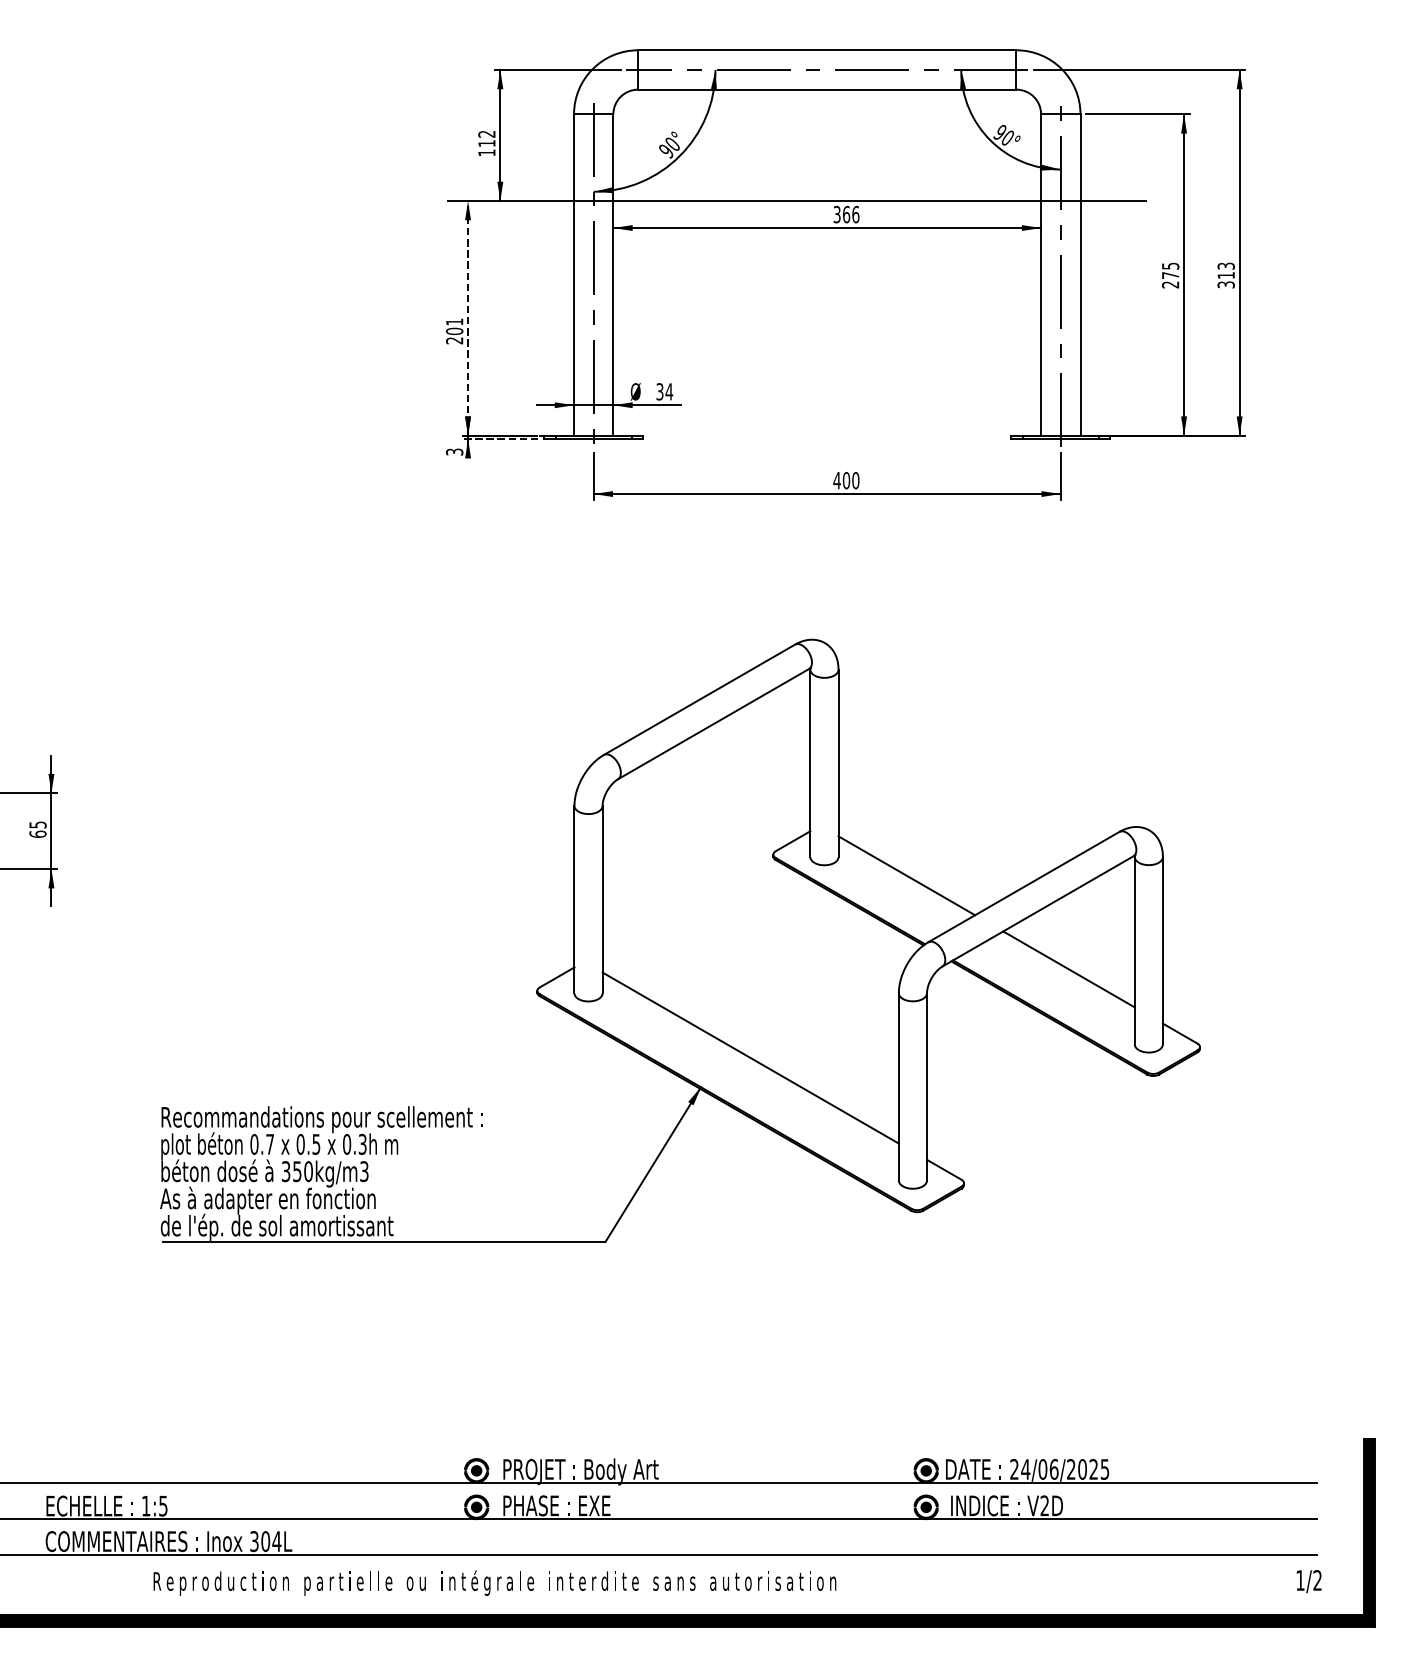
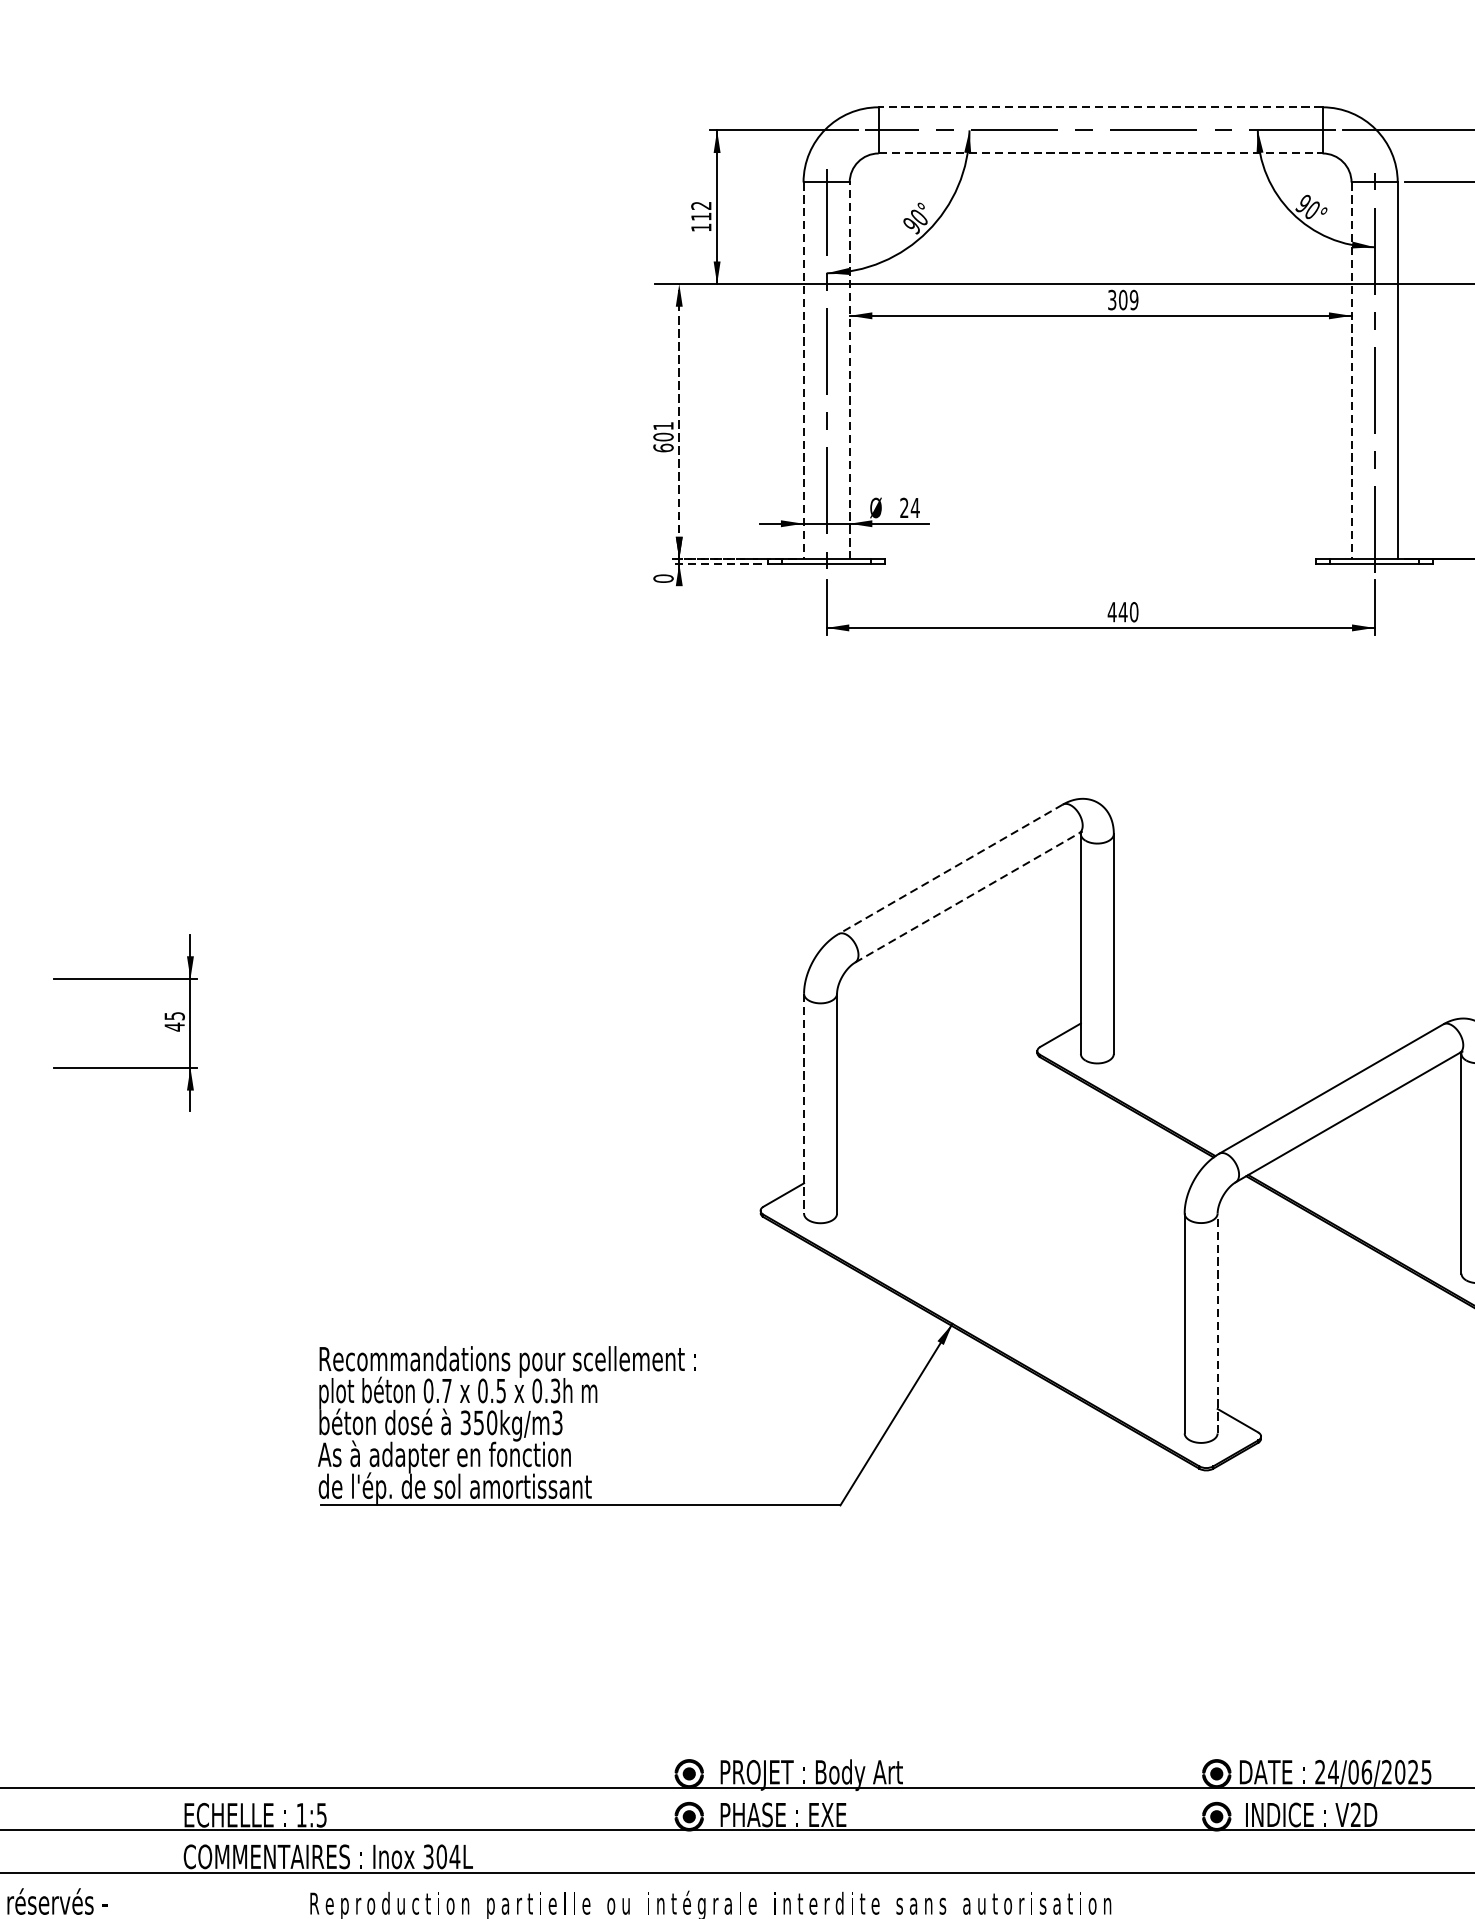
line: (826, 50) -> (1099, 107), solid -> dashed
line: (827, 89) -> (1100, 153), solid -> dashed
text: (851, 214) -> (1129, 299), 366 -> 309
line: (574, 275) -> (804, 371), solid -> dashed
line: (613, 275) -> (849, 371), solid -> dashed
line: (1041, 275) -> (1351, 371), solid -> dashed
text: (454, 340) -> (663, 447), 201 -> 601
text: (659, 391) -> (903, 507), 34 -> 24
text: (454, 451) -> (663, 577), 3 -> 0
text: (846, 480) -> (1123, 612), 400 -> 440
line: (699, 700) -> (950, 870), solid -> dashed
line: (713, 723) -> (967, 897), solid -> dashed
text: (37, 834) -> (174, 1027), 65 -> 45
line: (906, 875) -> (1193, 1075), removed
line: (574, 899) -> (804, 1103), solid -> dashed
line: (1068, 969) -> (1383, 1185), removed
line: (750, 1057) -> (1010, 1288), removed
line: (926, 1086) -> (1217, 1322), solid -> dashed

